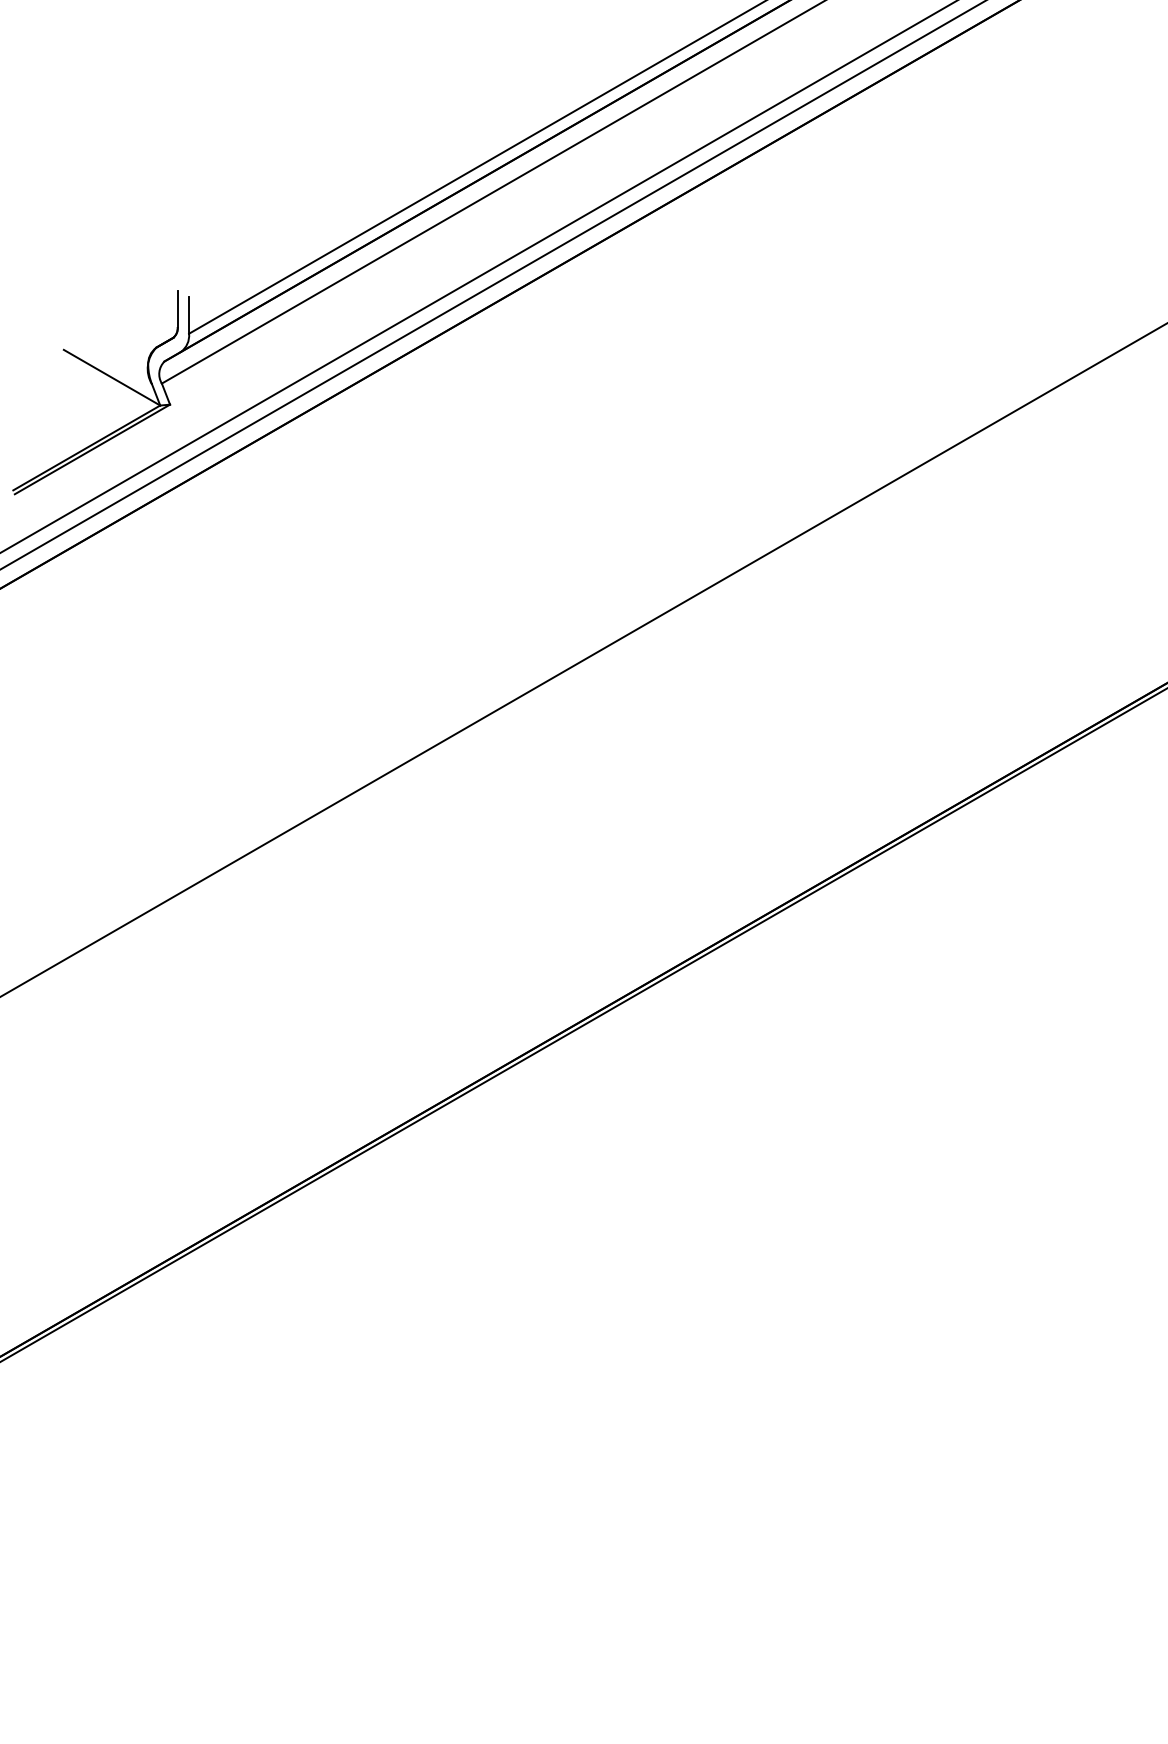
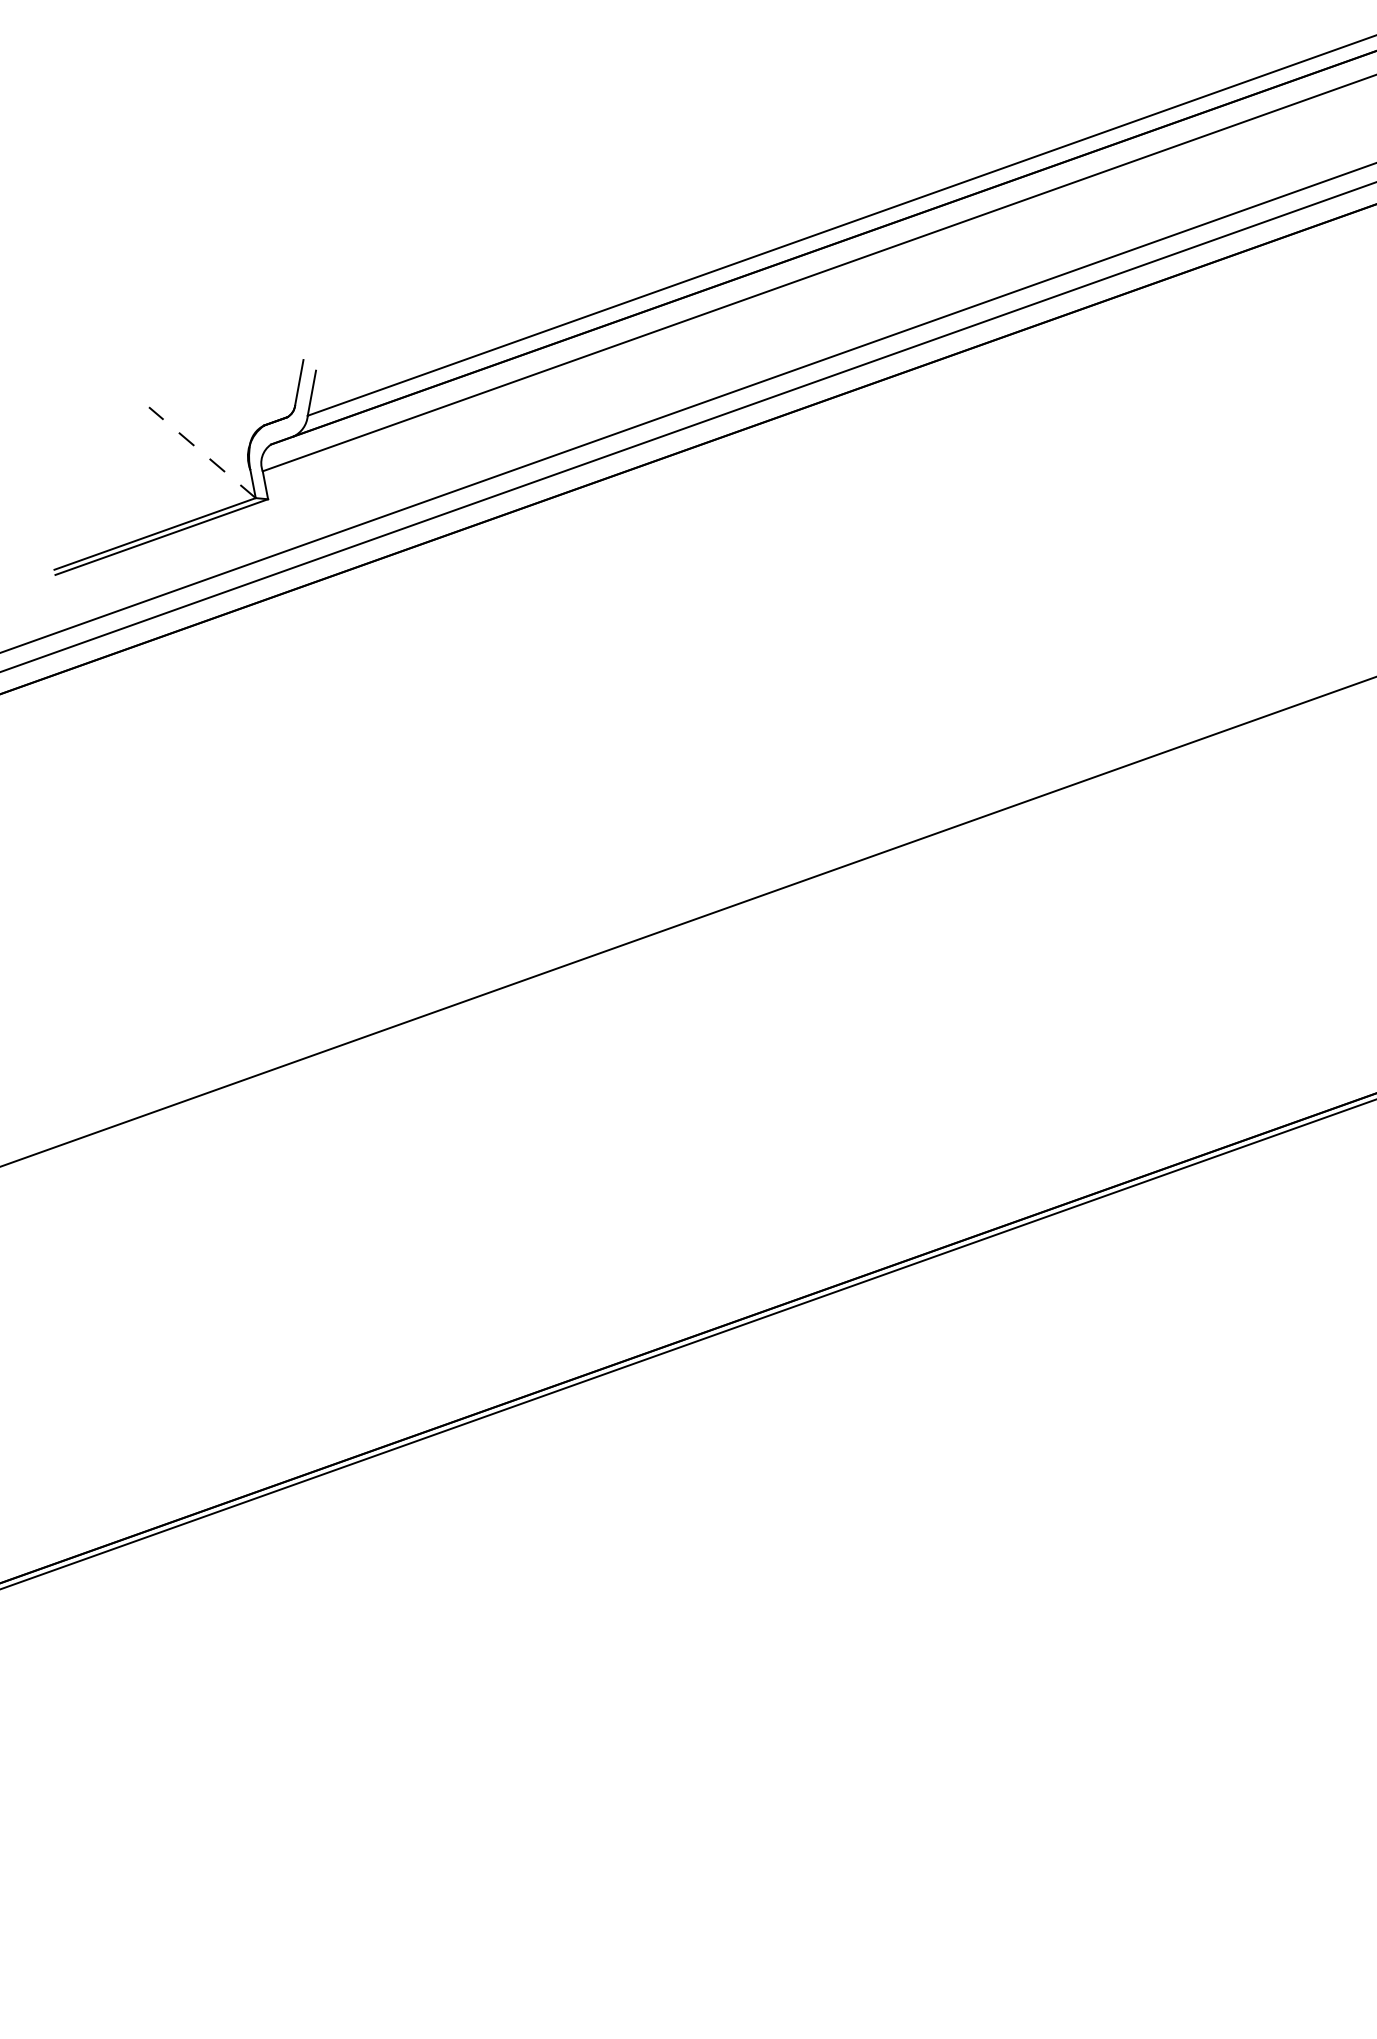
line: (112, 377) -> (202, 452), solid -> dashed

